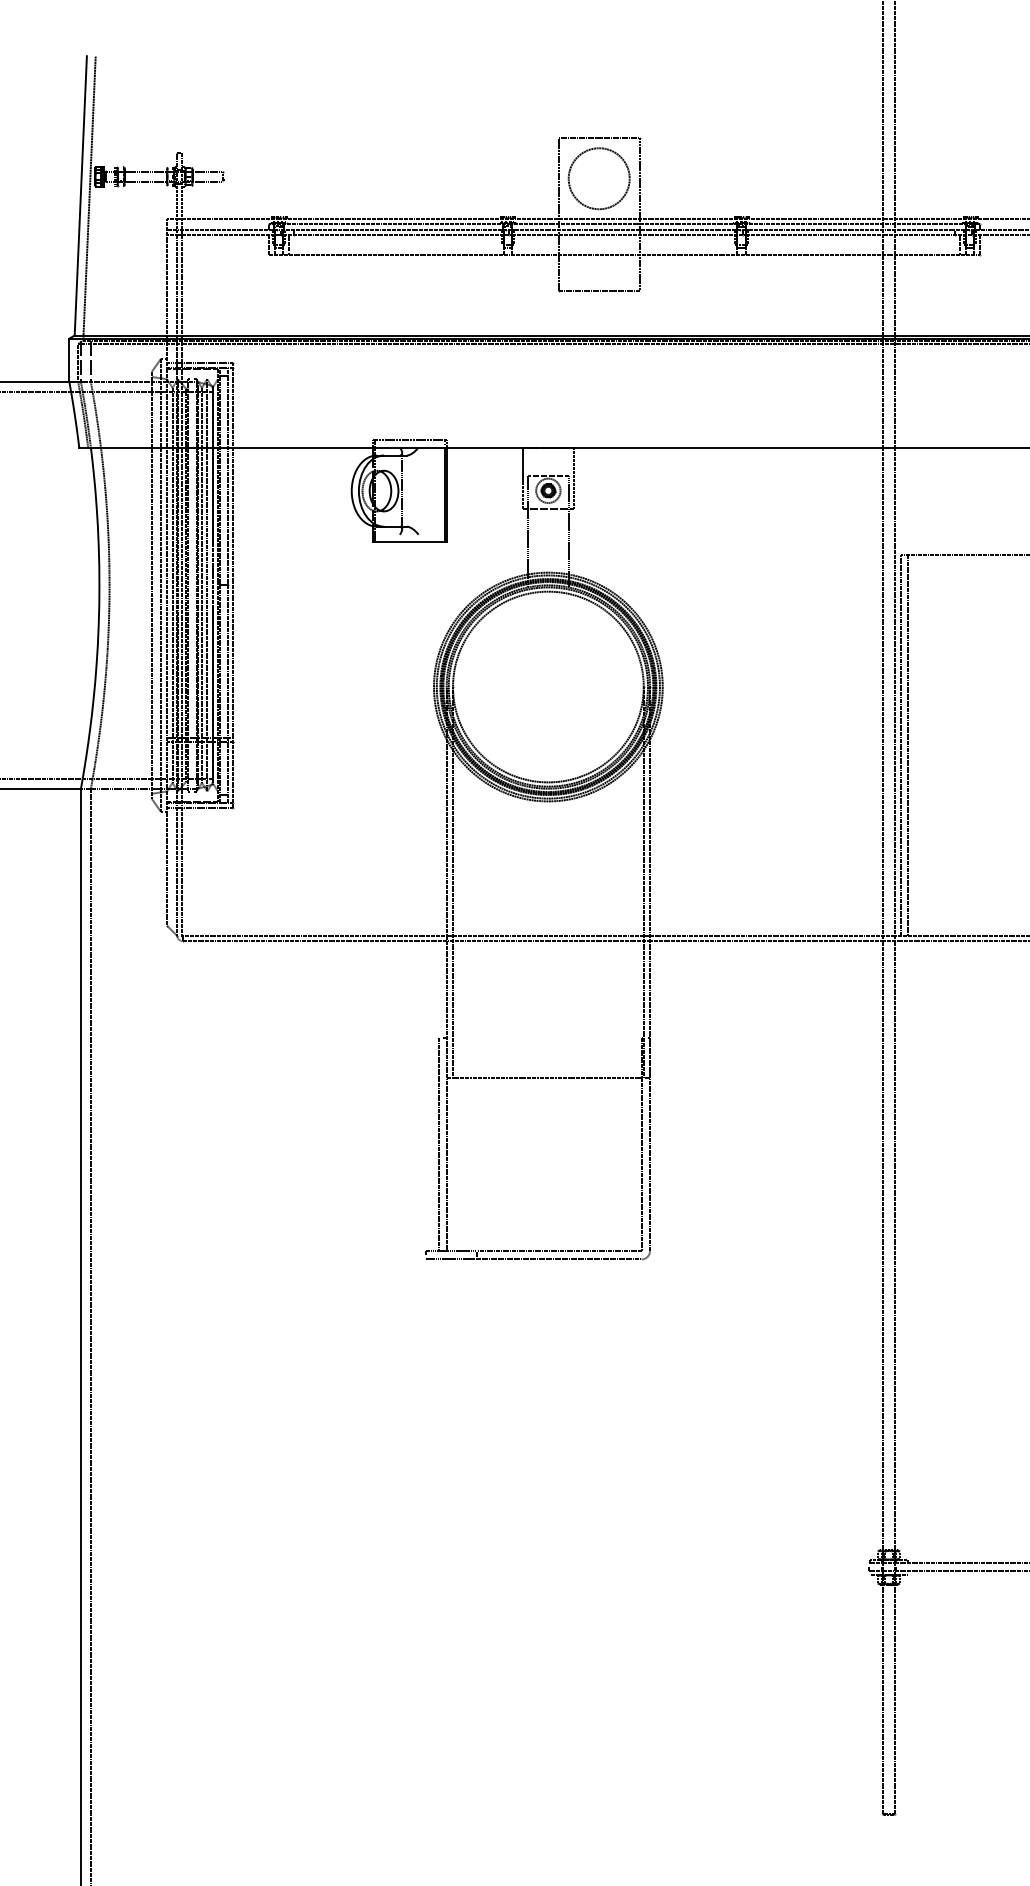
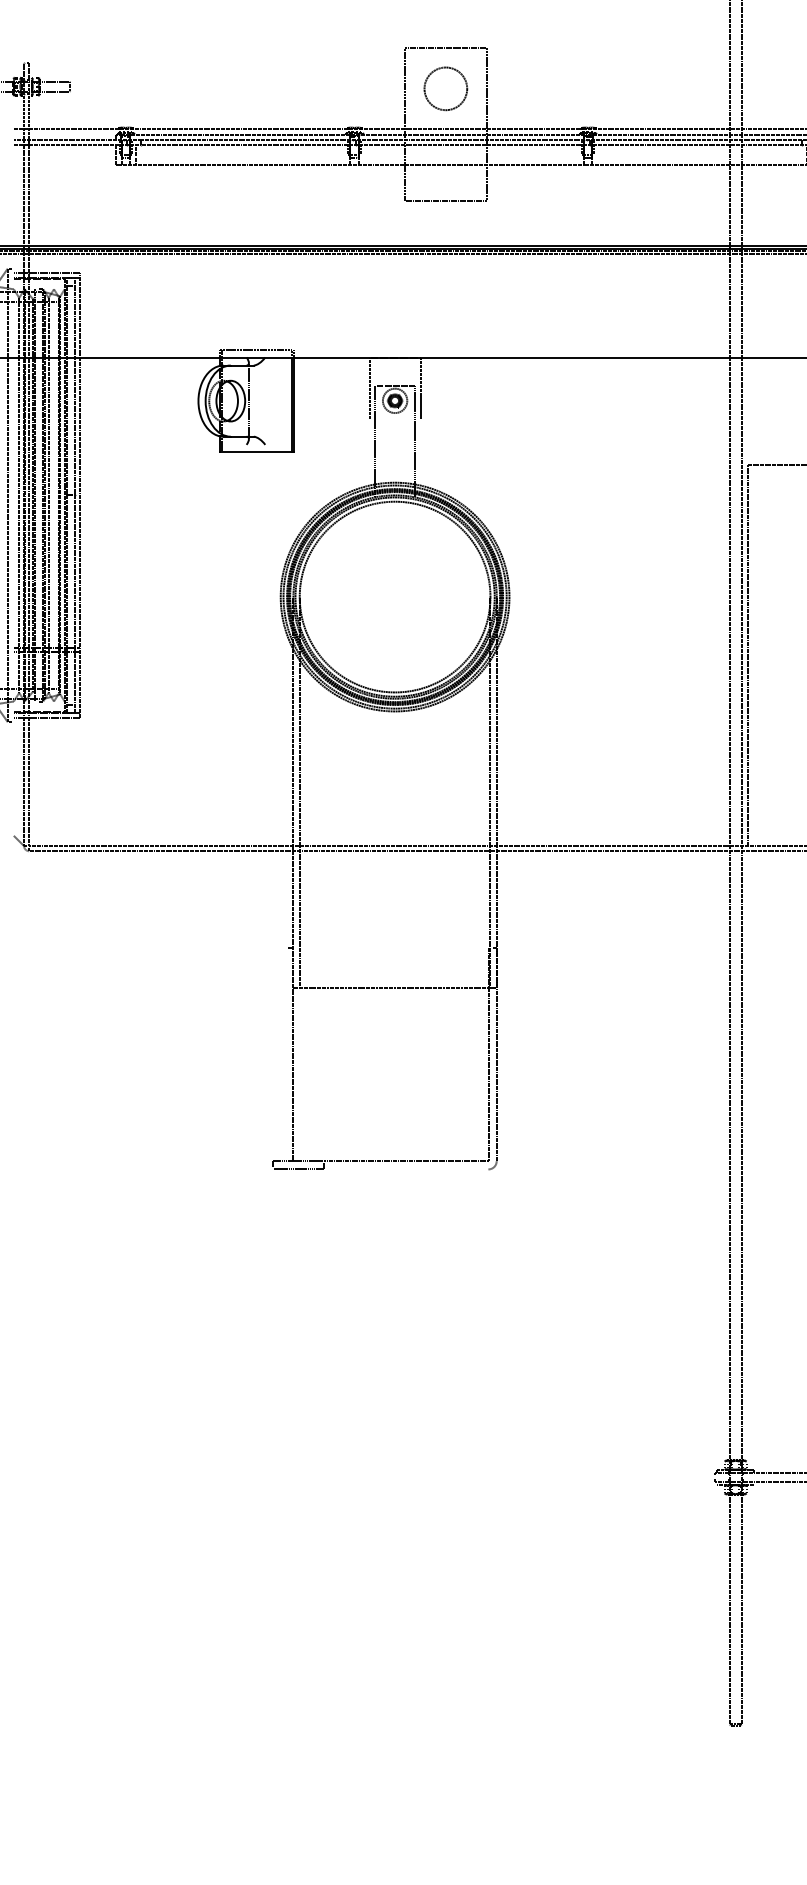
circle: (598, 178) -> (445, 88), size x0.7
line: (547, 509) -> (394, 419), removed
line: (167, 572) -> (14, 482), removed
line: (207, 585) -> (54, 495), removed
line: (908, 745) -> (755, 655), removed
line: (438, 1144) -> (285, 1054), removed
line: (559, 1259) -> (406, 1169), removed

